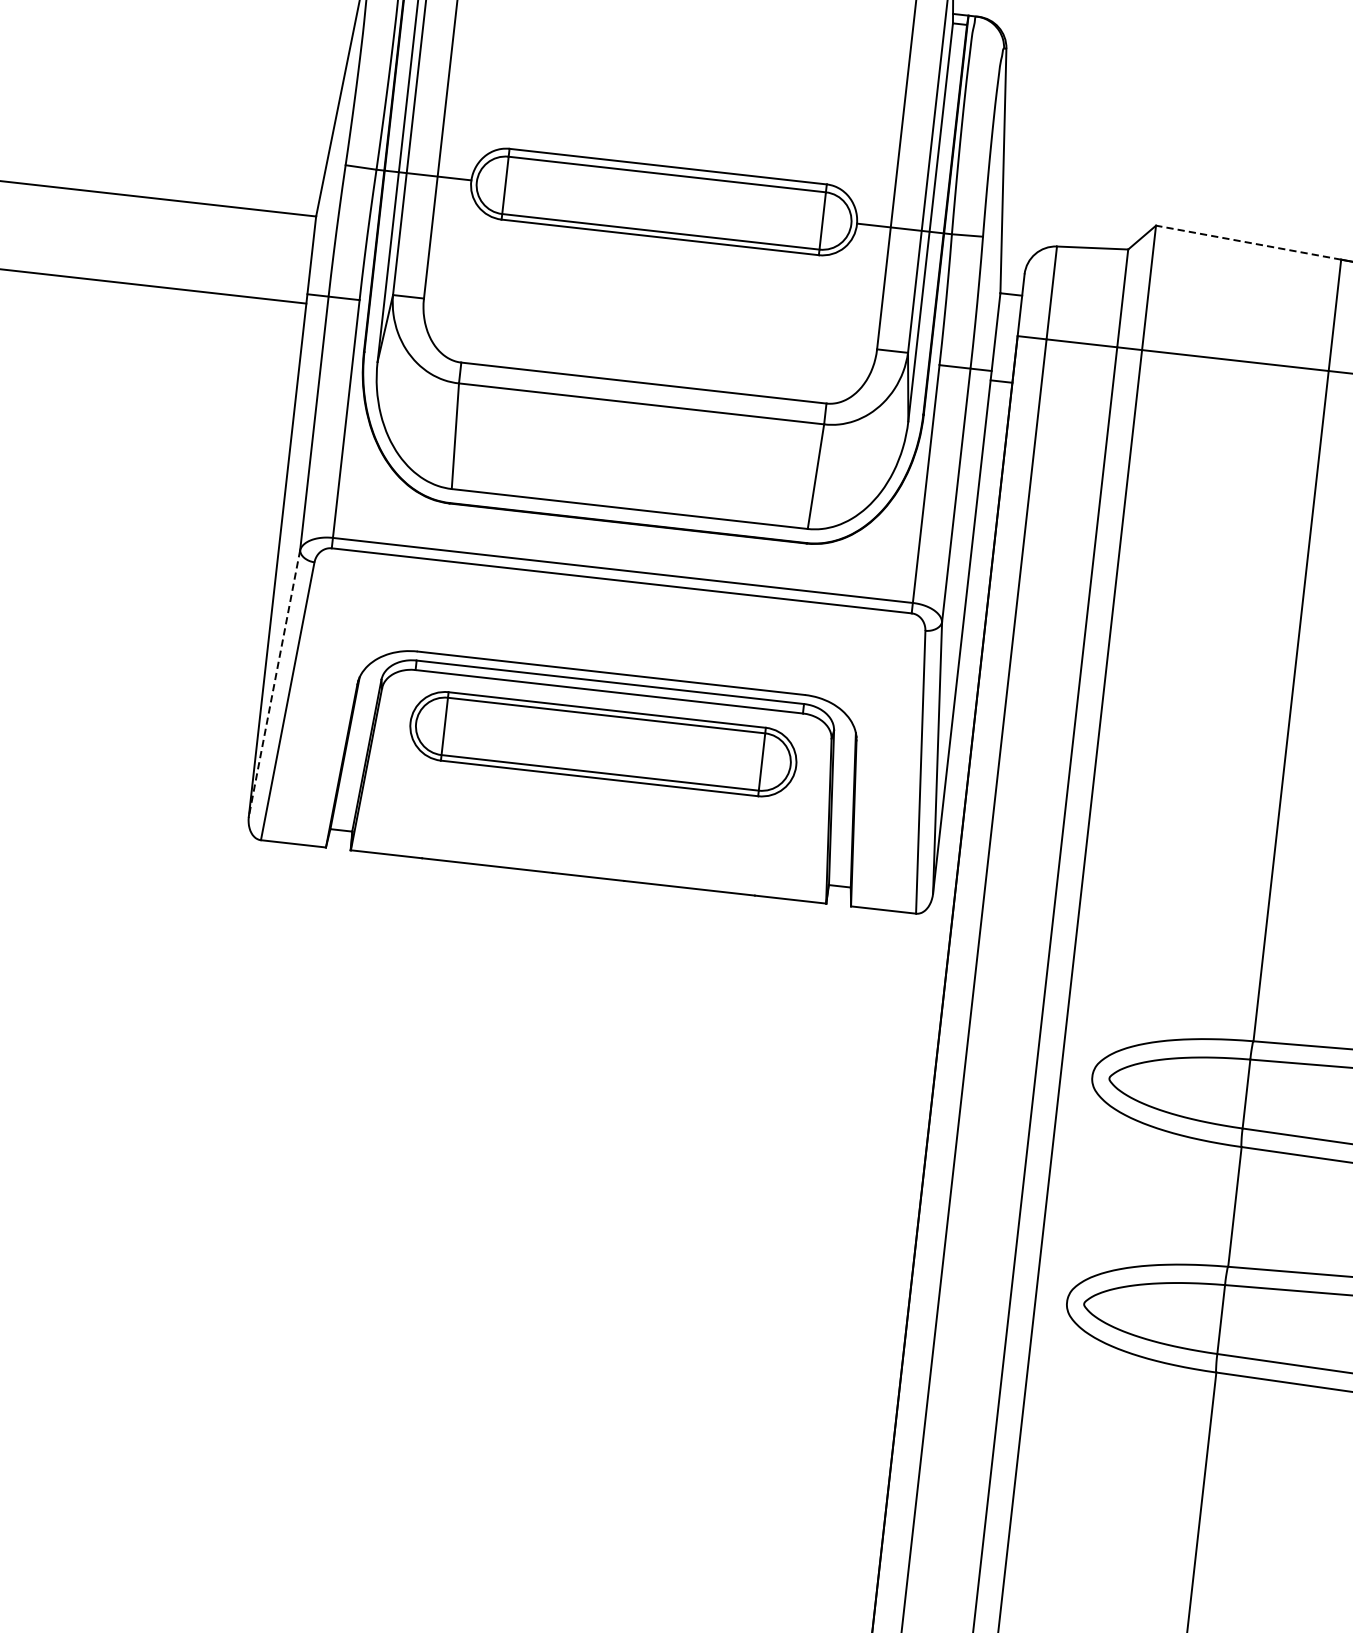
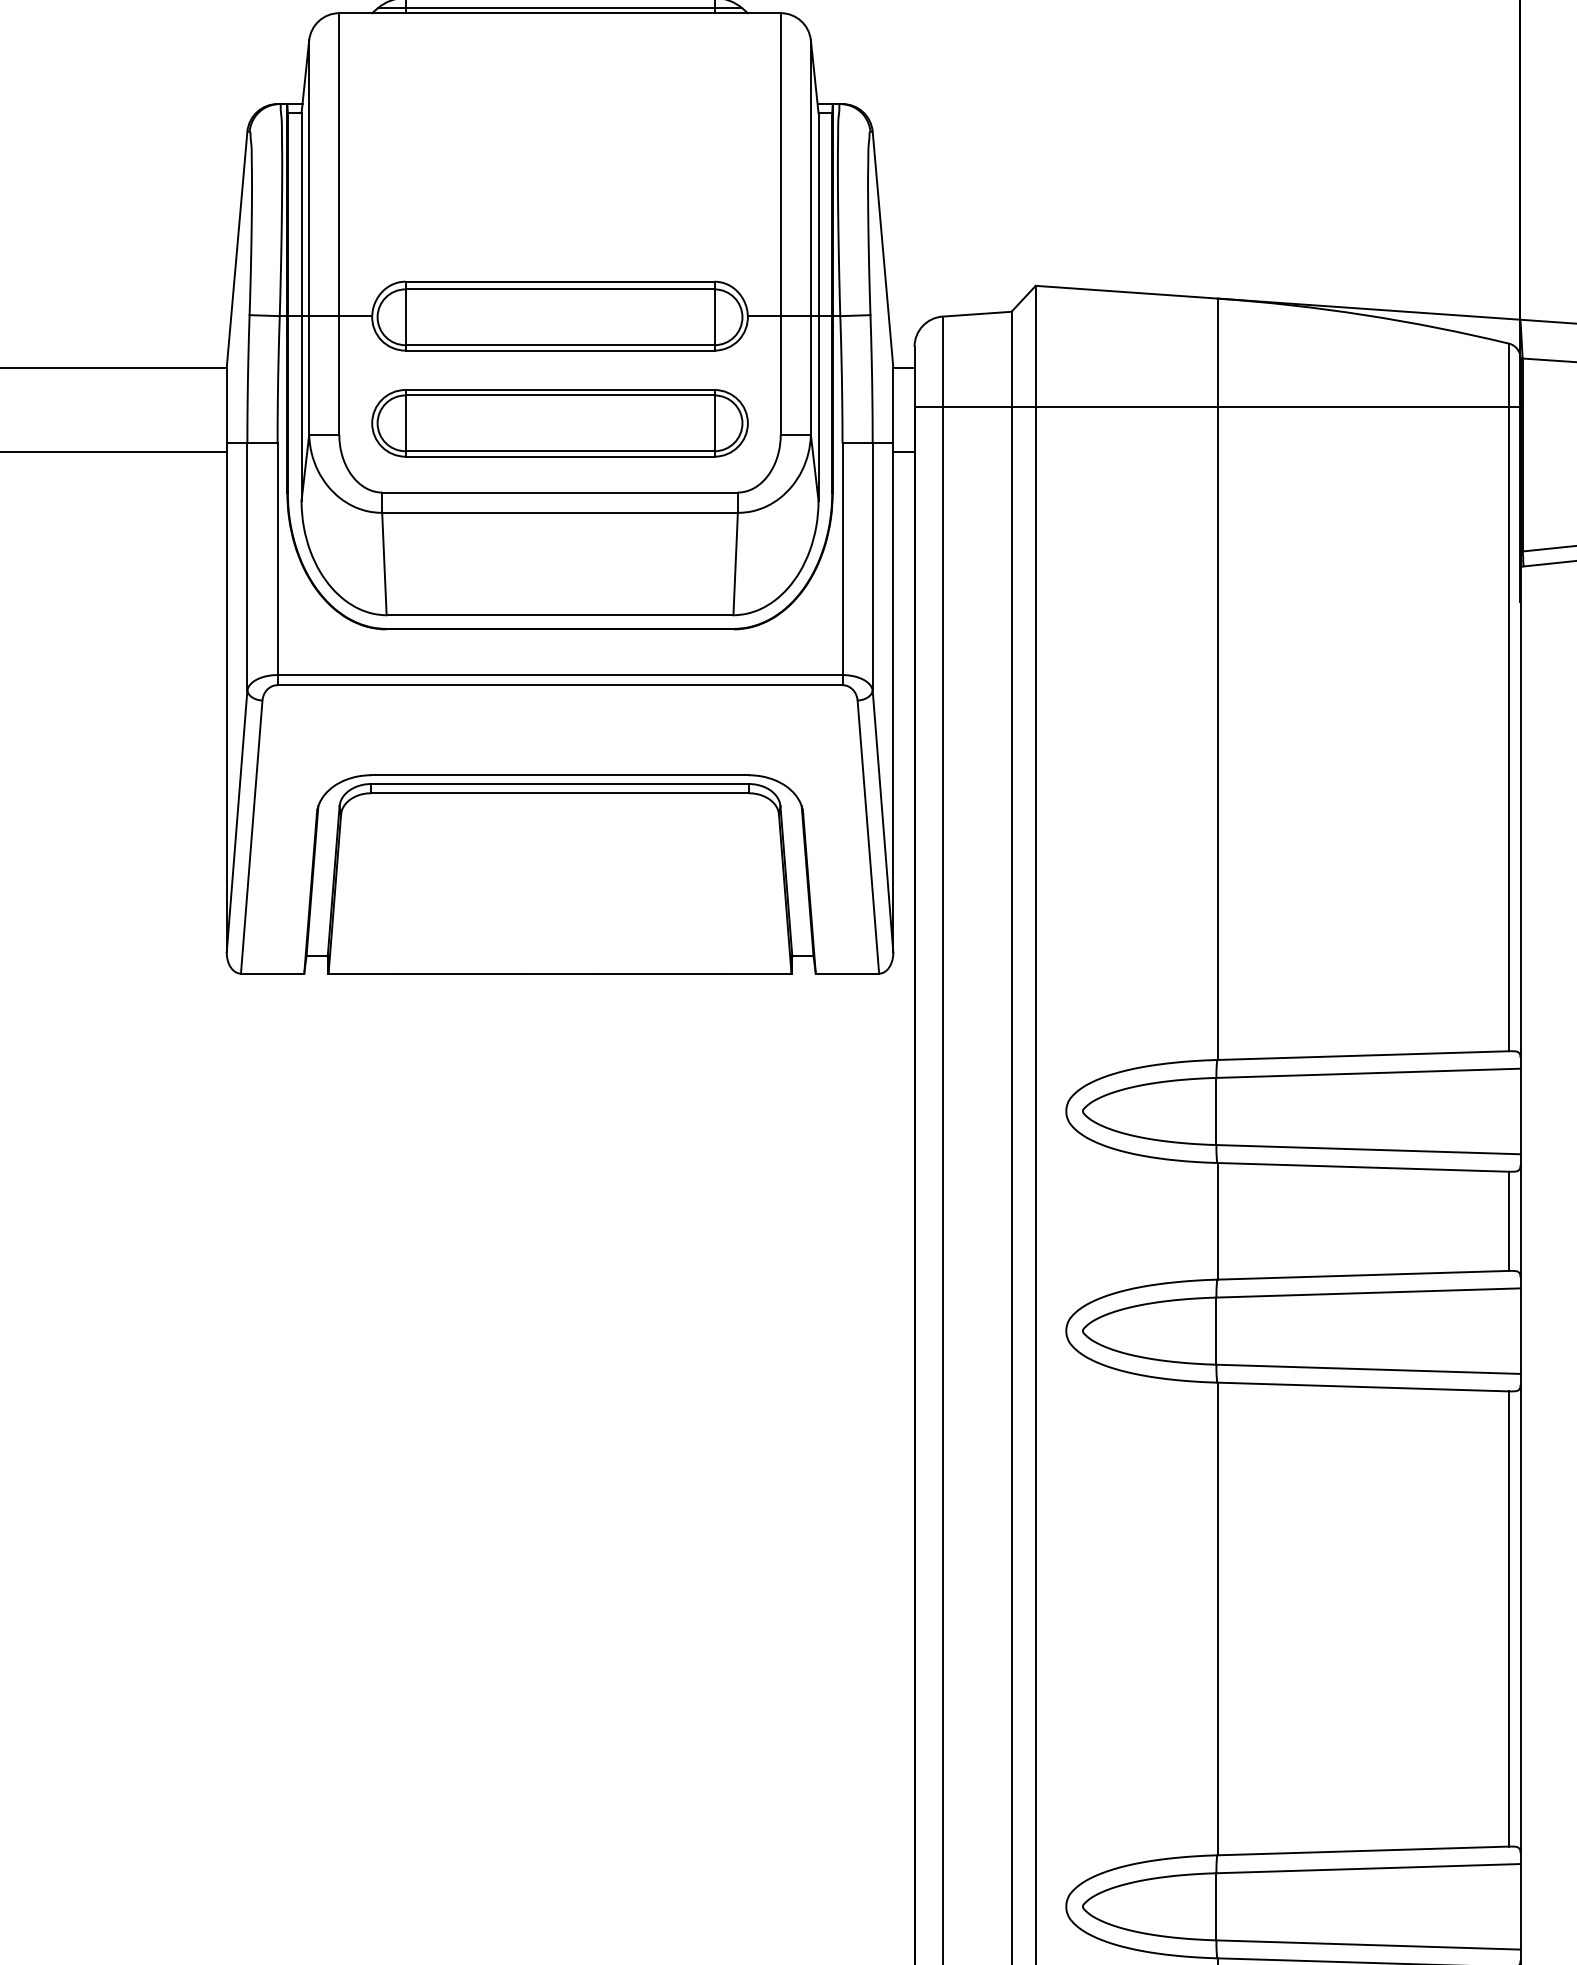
line: (1248, 242) -> (1126, 292), dashed -> solid
line: (274, 683) -> (237, 821), dashed -> solid
part: (602, 744) -> (559, 423), moved

